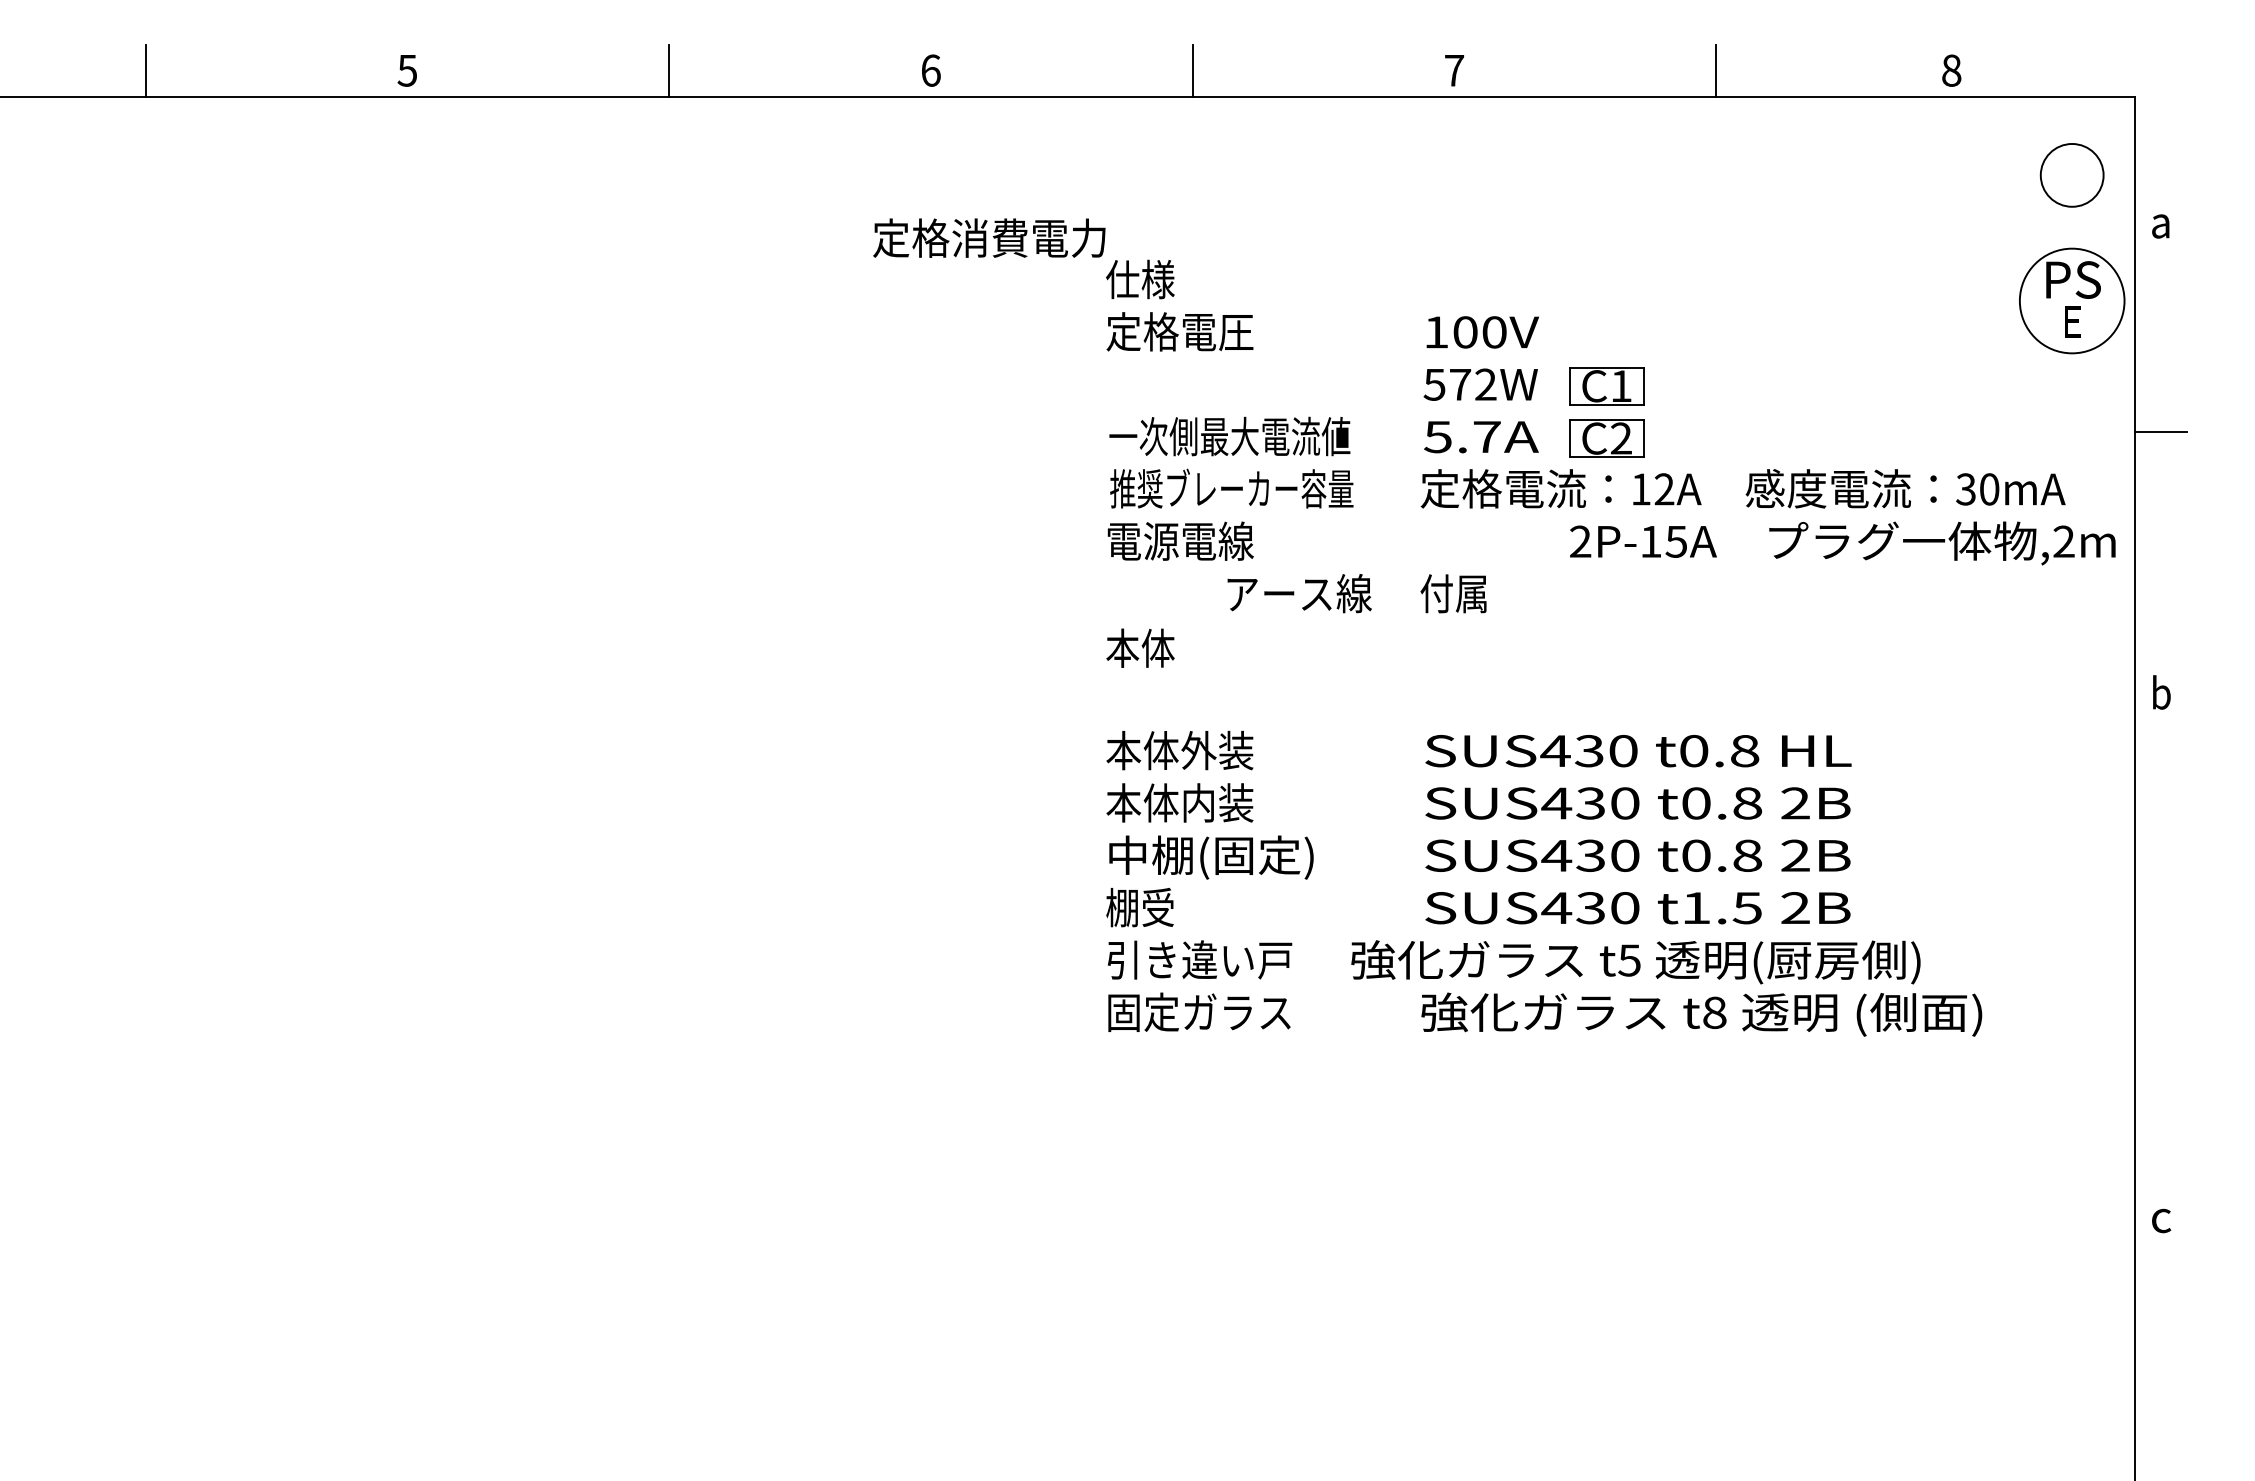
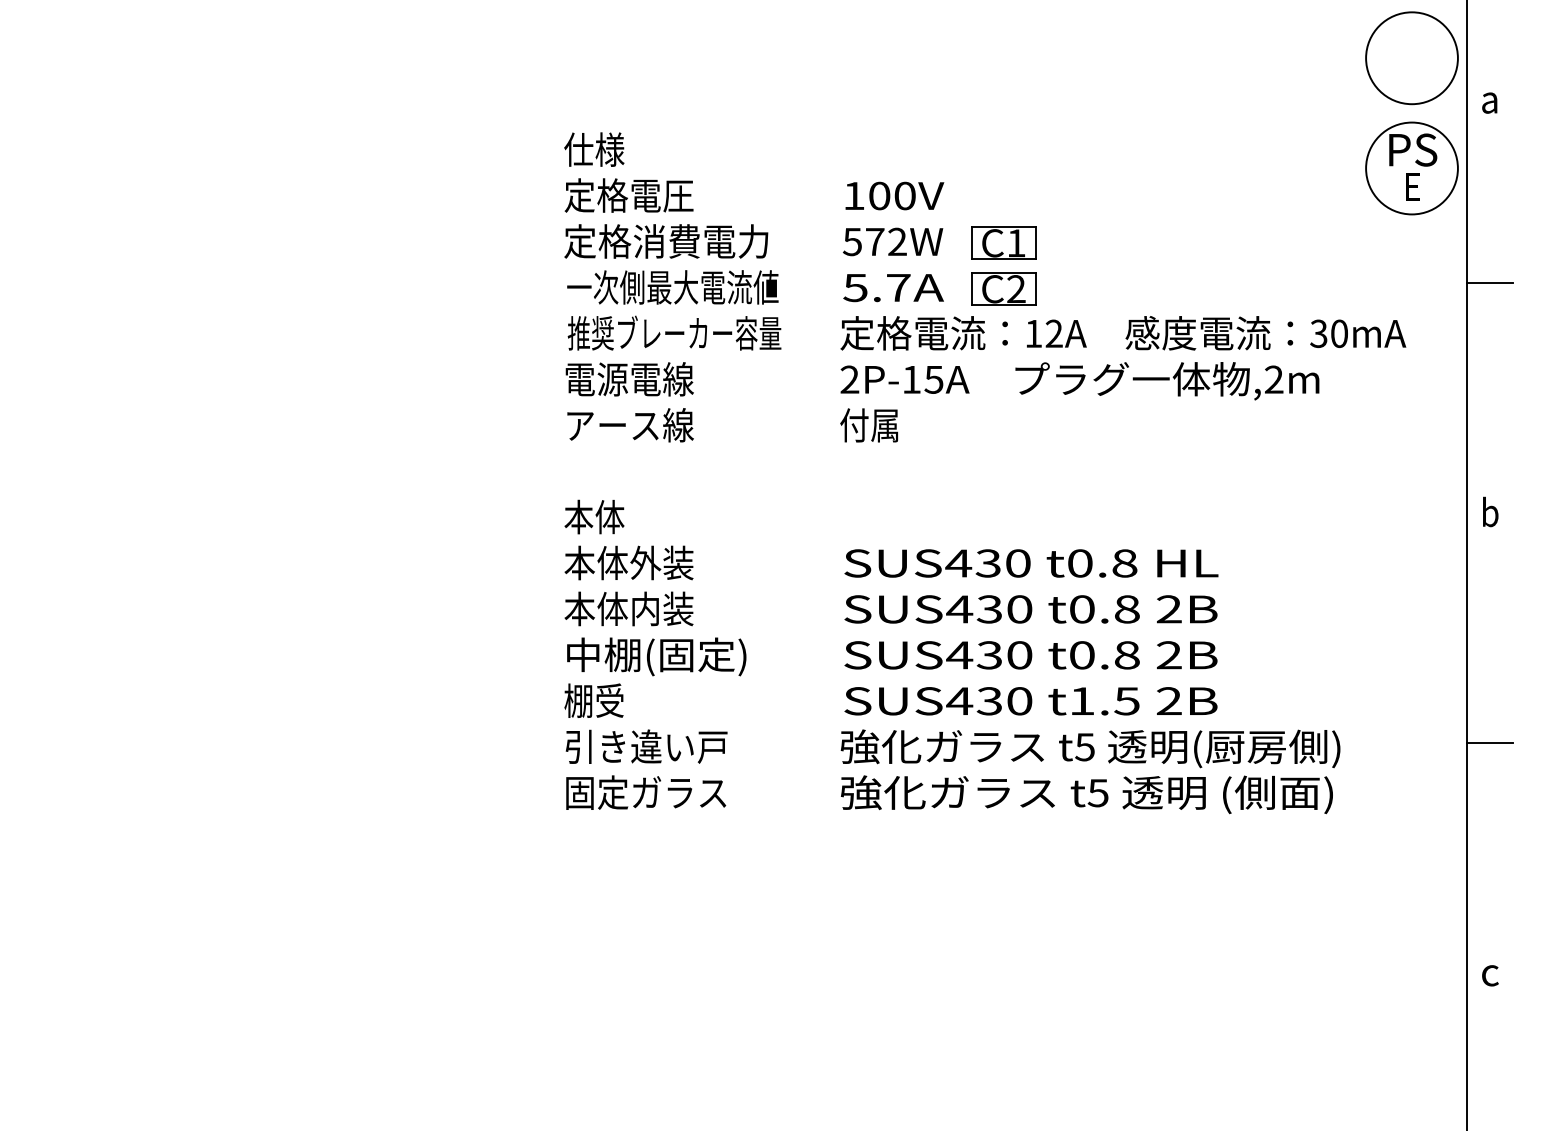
circle: (2071, 175) -> (1411, 58), size x1.67
text: (989, 237) -> (666, 240), moved
text: (1842, 543) -> (1079, 381), moved
text: (1299, 593) -> (630, 425), moved
text: (1140, 647) -> (594, 516), moved
line: (2161, 955) -> (1490, 742), added
text: (1635, 962) -> (1090, 748), moved
text: (1714, 1012) -> (1098, 792), t8 -> t5

